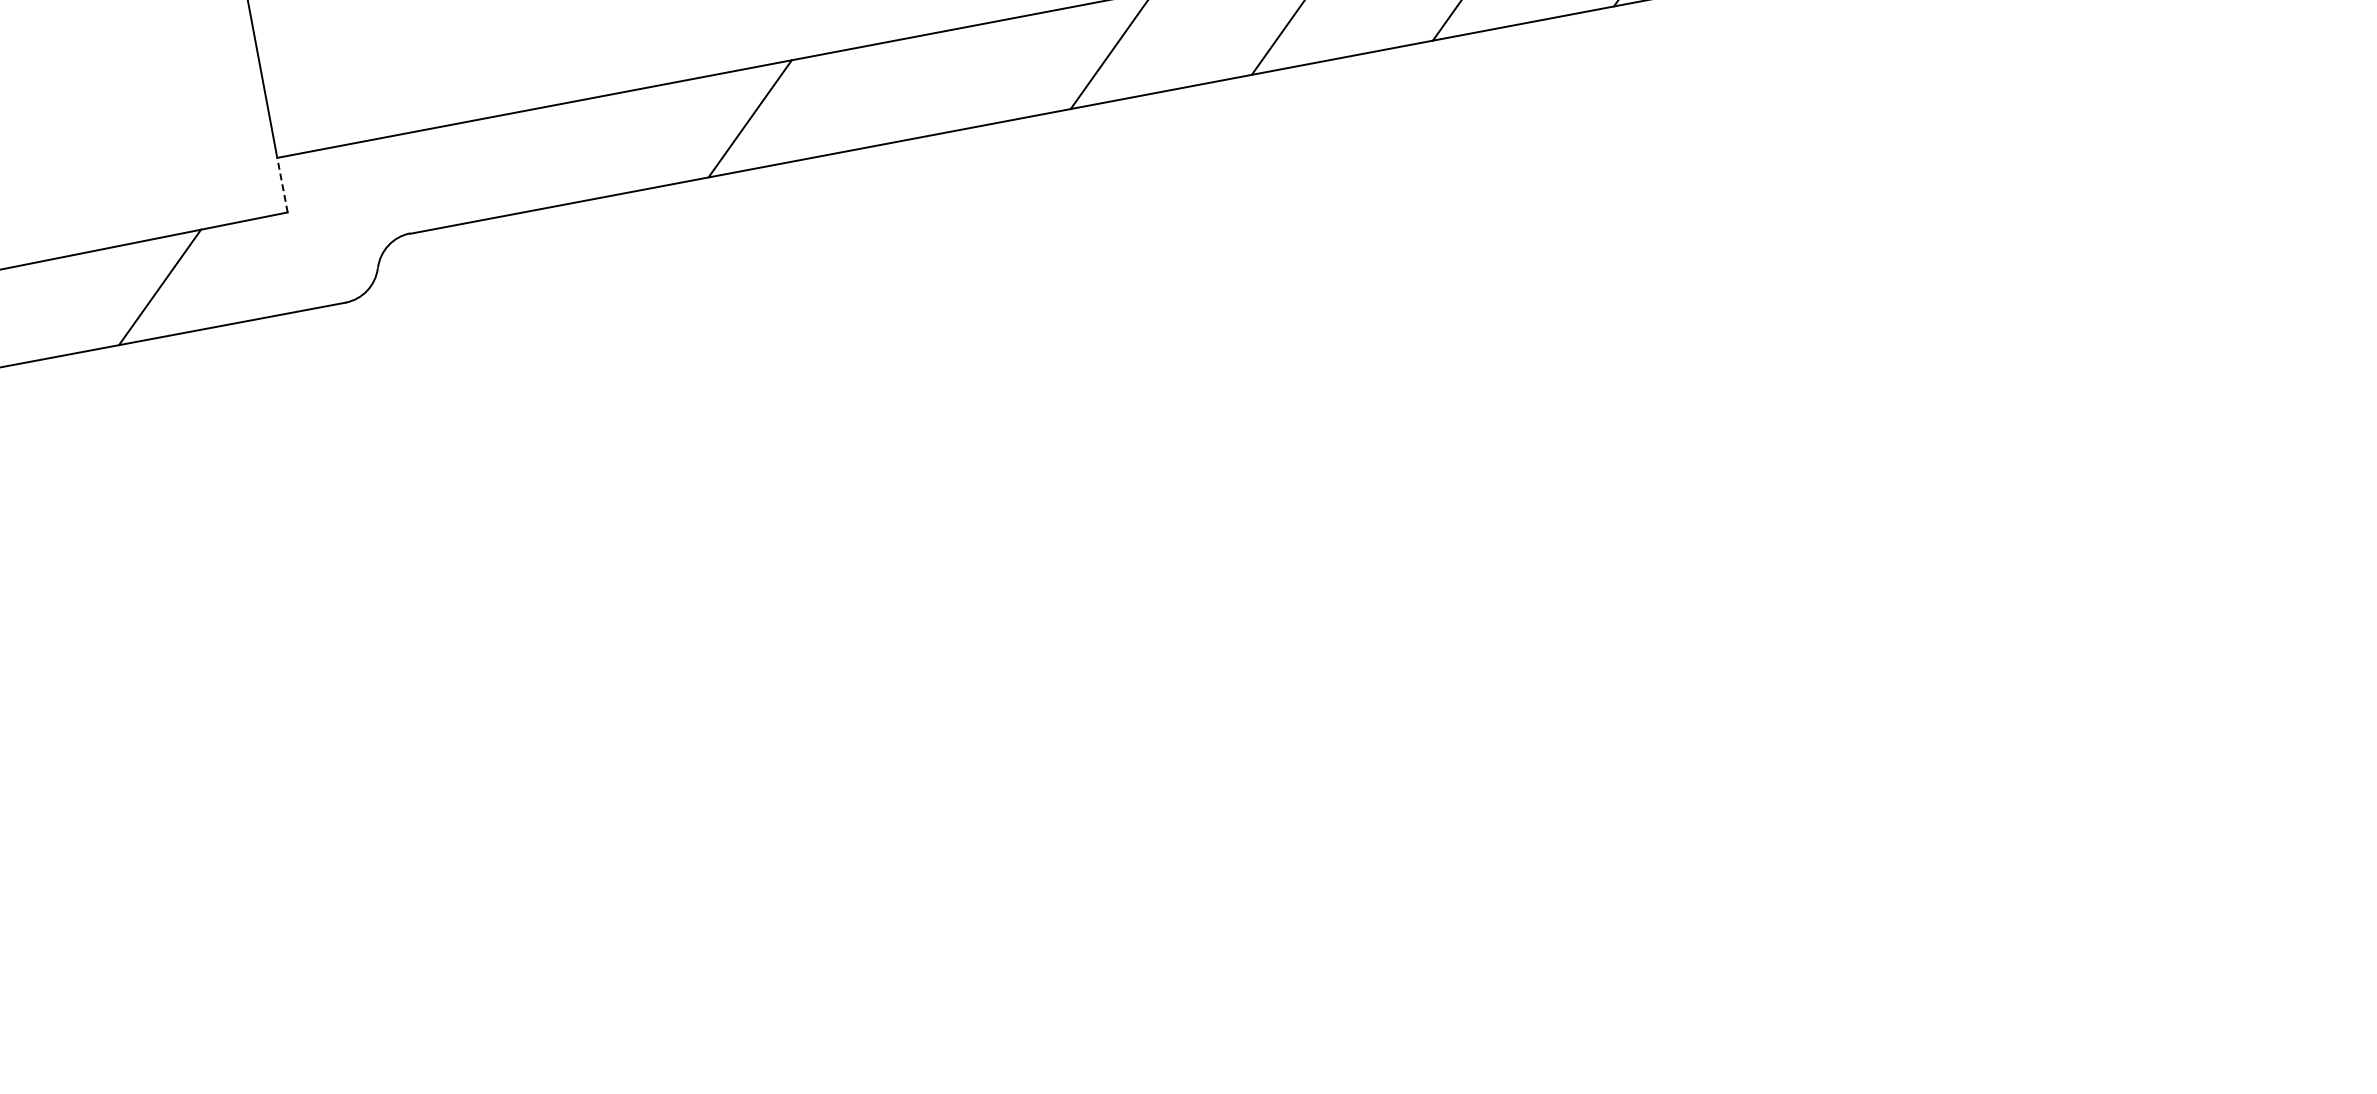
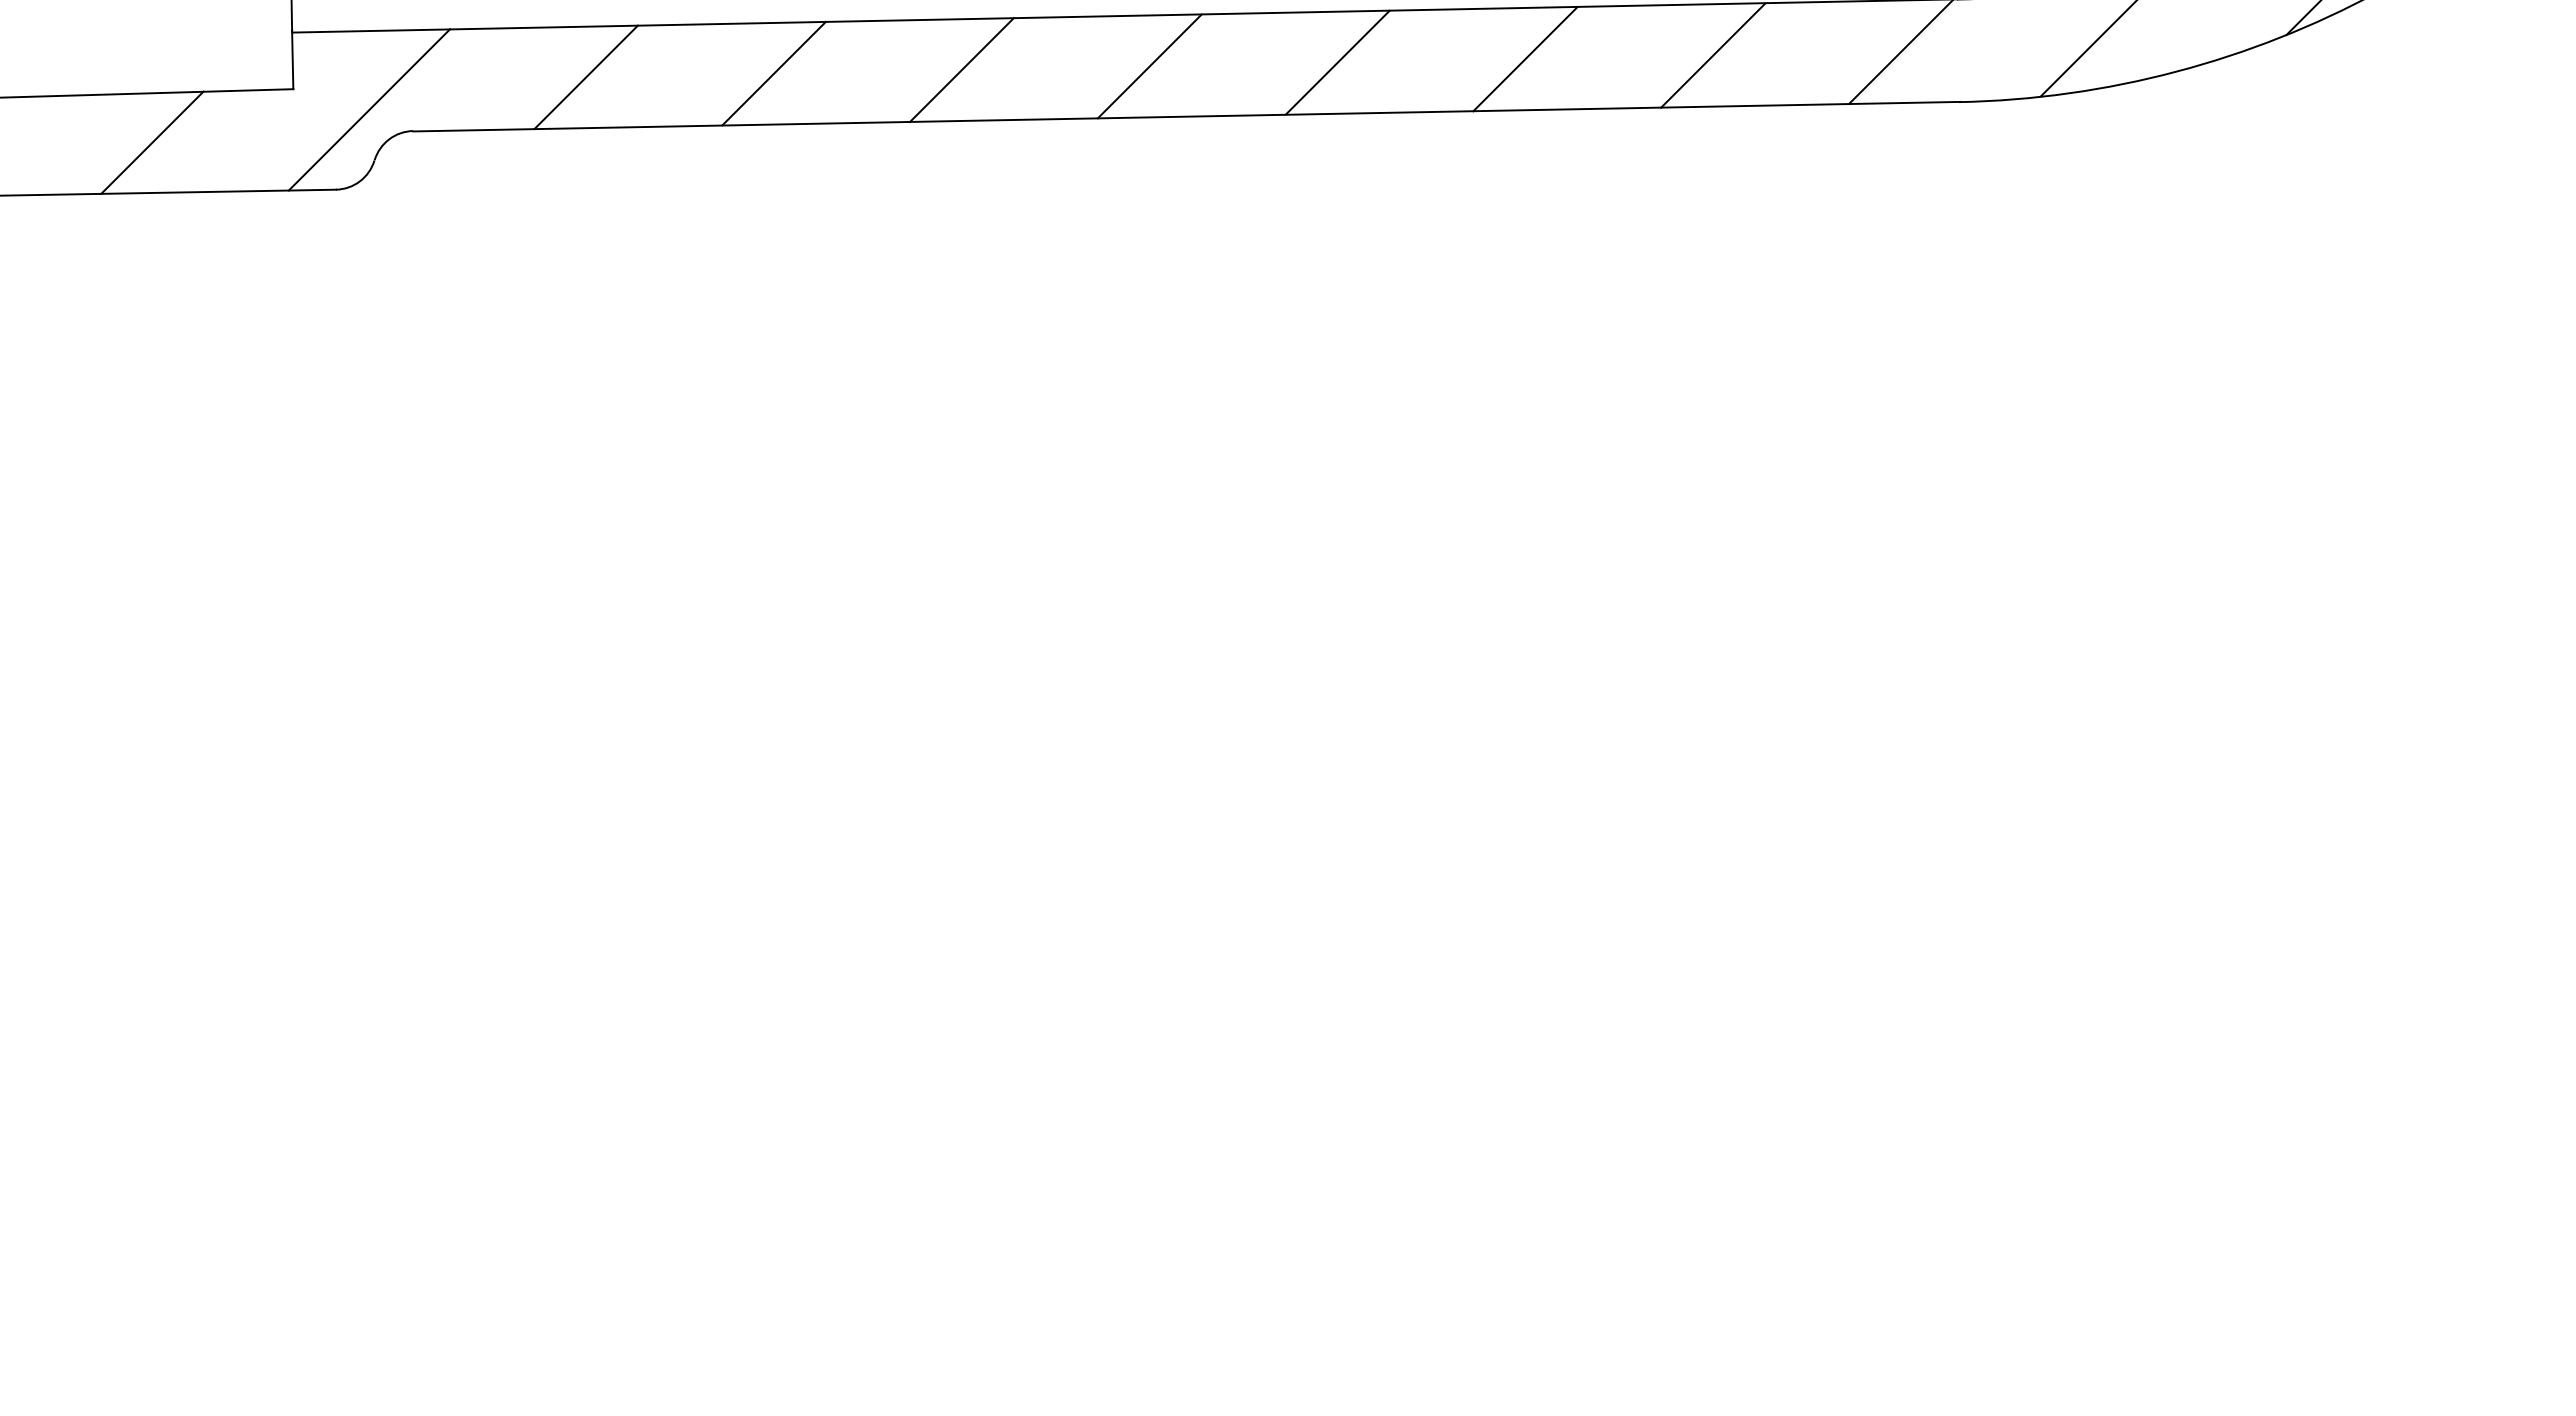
line: (930, 85) -> (961, 70), added
line: (568, 152) -> (585, 76), added
line: (282, 183) -> (292, 59), dashed -> solid
line: (364, 219) -> (369, 109), added

